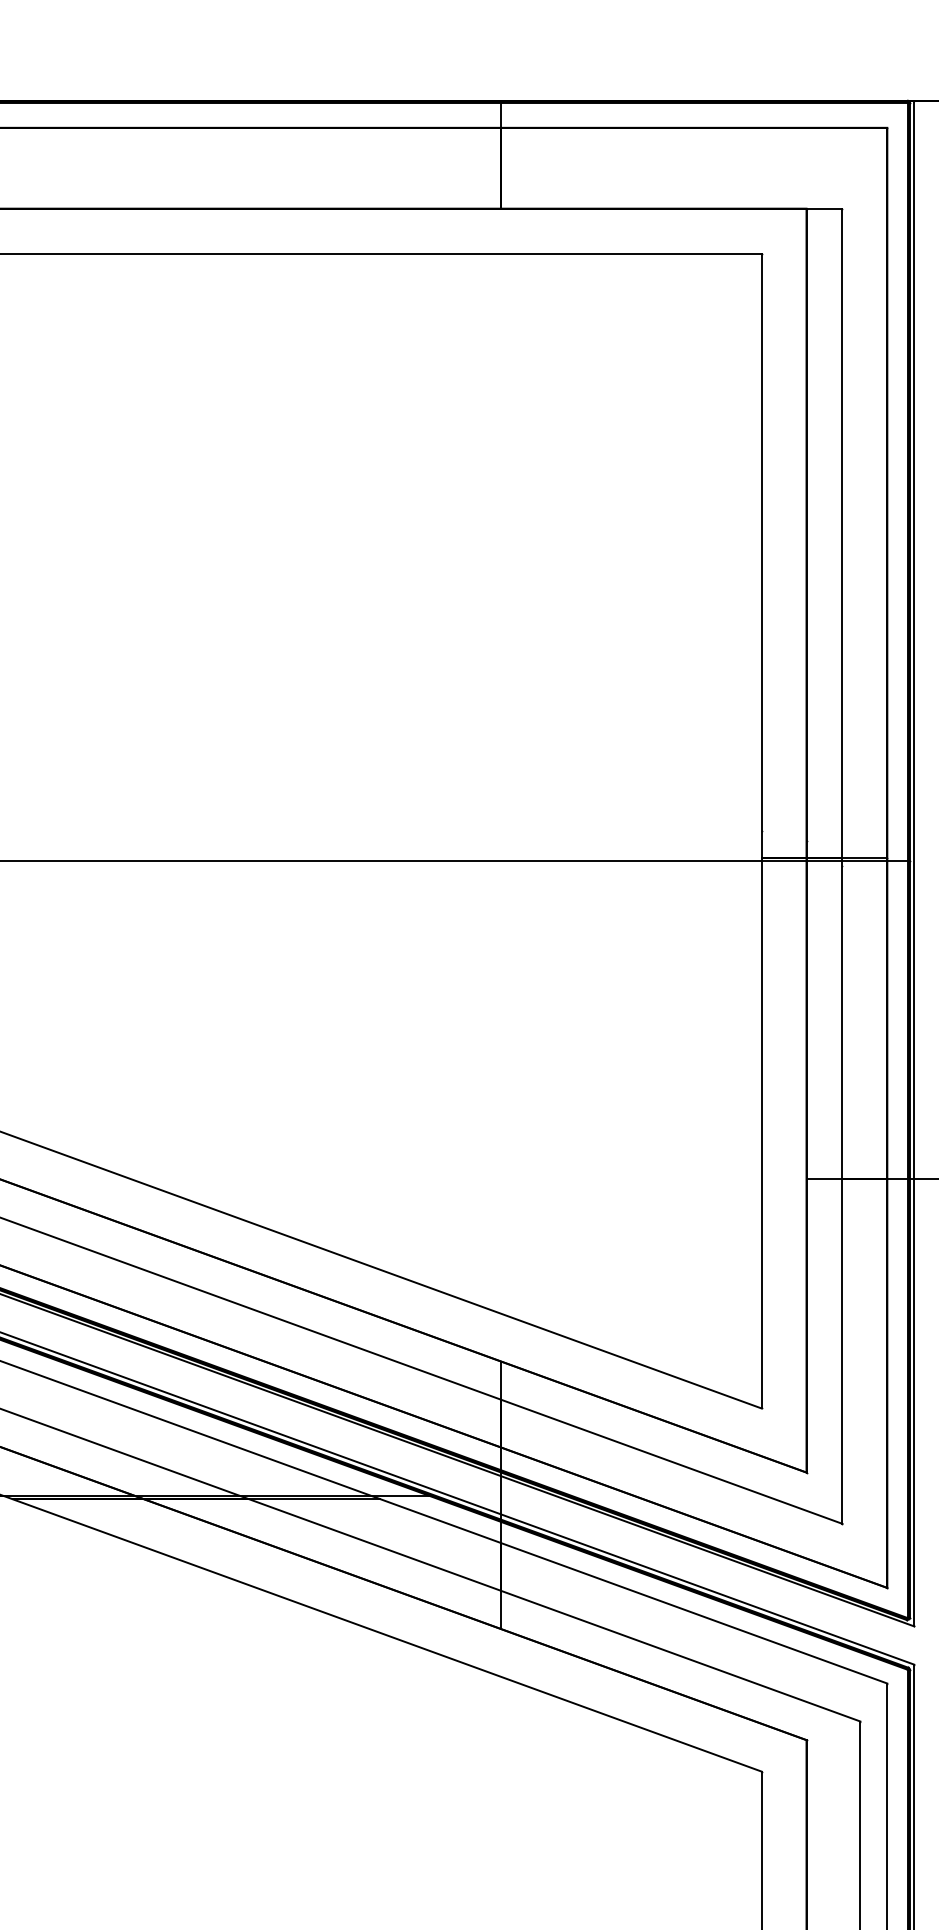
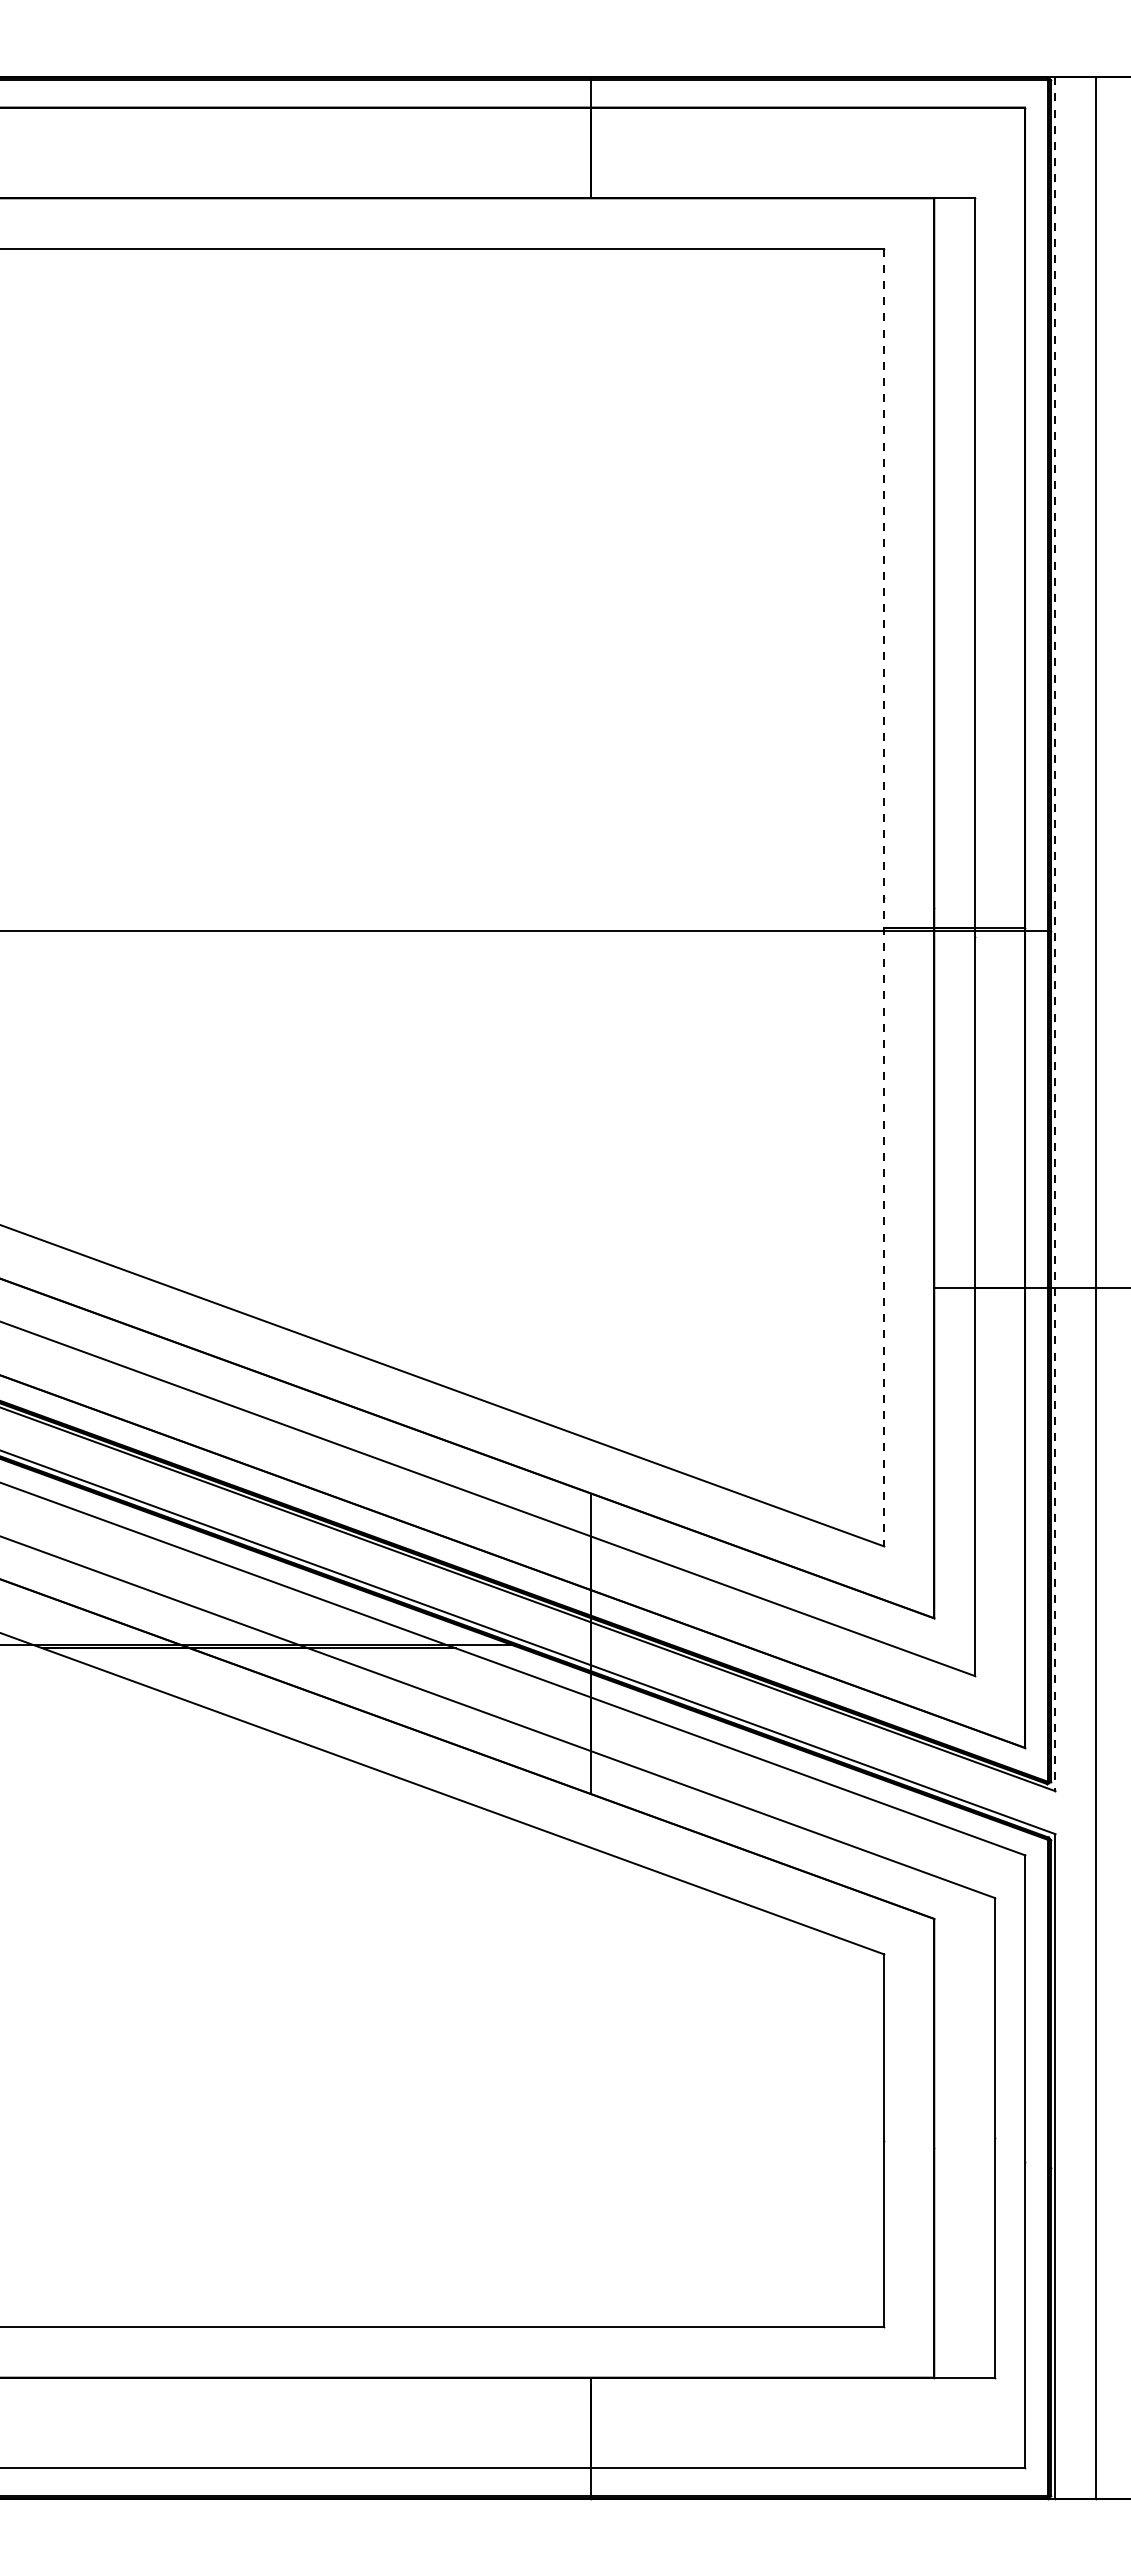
line: (761, 830) -> (883, 897), solid -> dashed
line: (914, 863) -> (1055, 934), solid -> dashed

